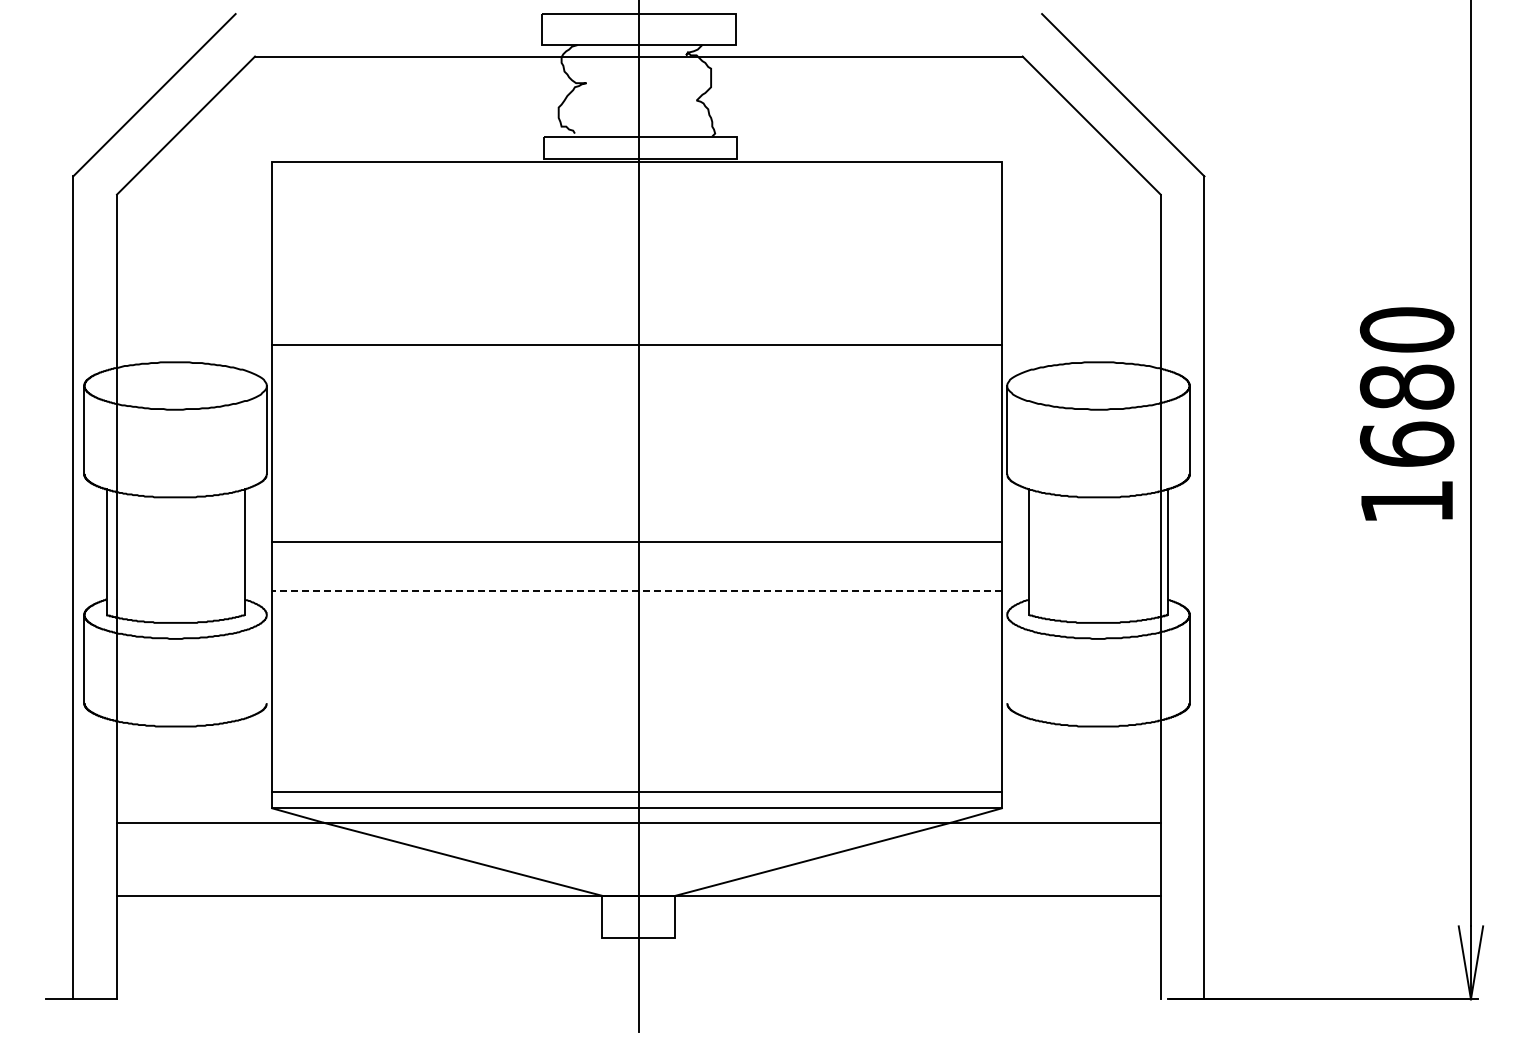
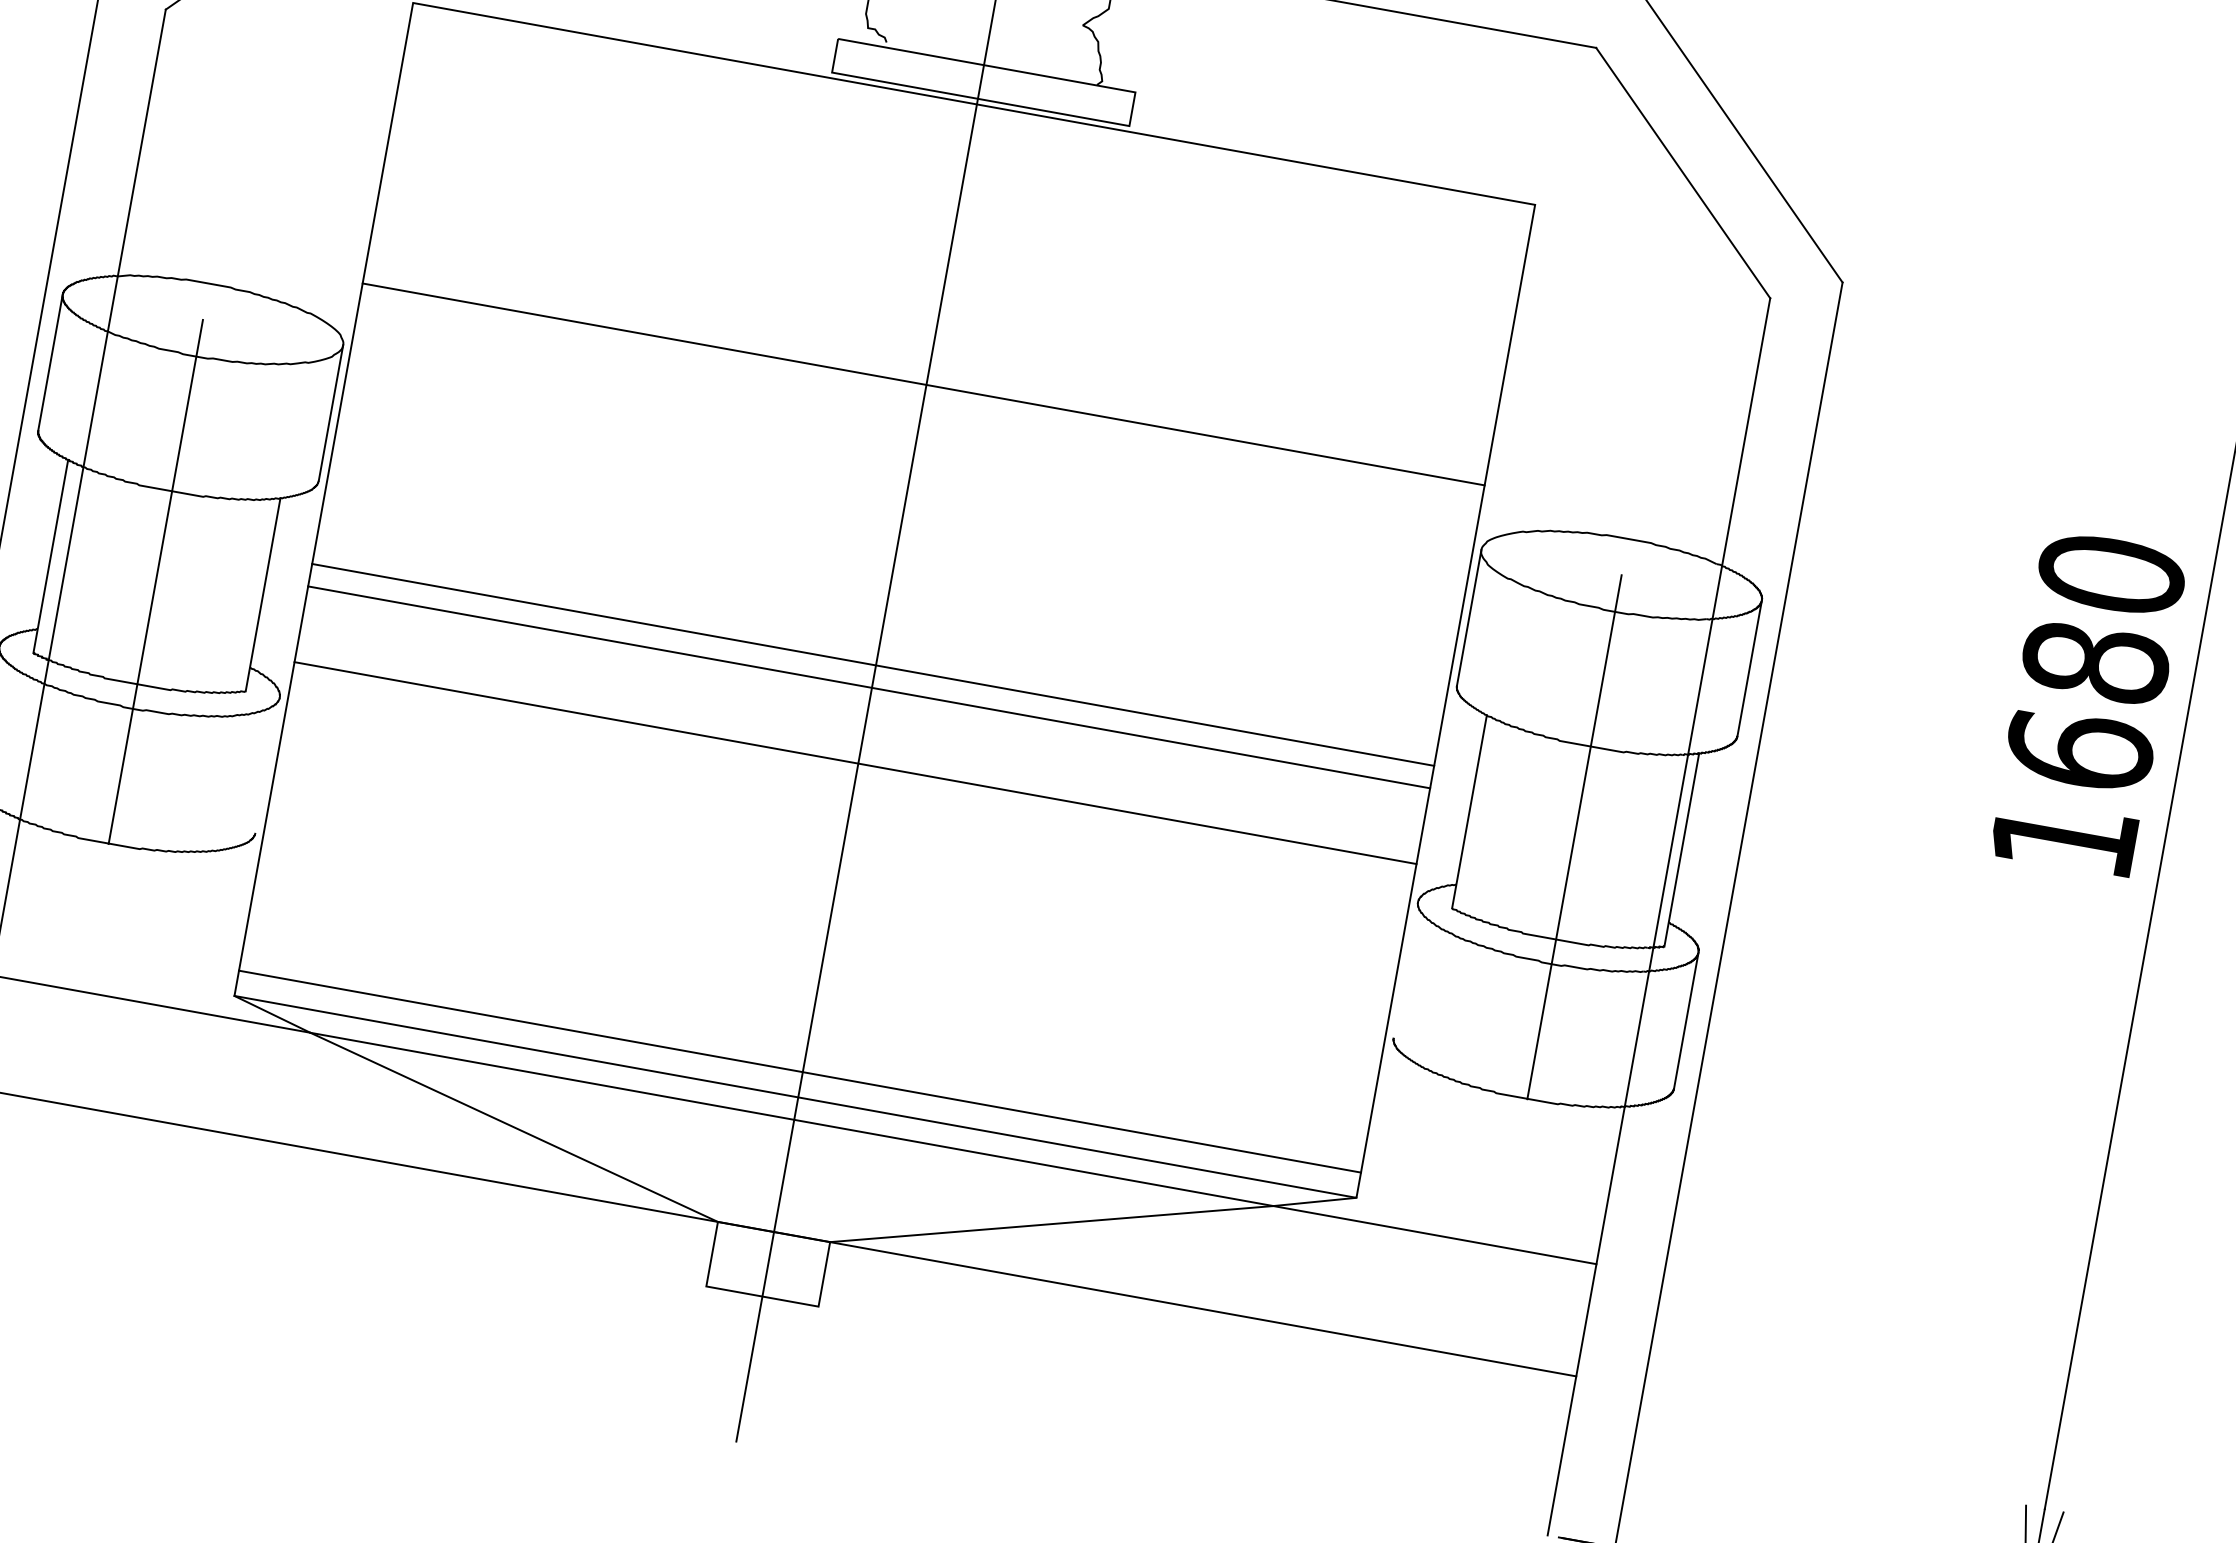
line: (636, 527) -> (872, 665), added
line: (175, 555) -> (155, 580), added
line: (1098, 555) -> (1574, 835), added
line: (637, 591) -> (856, 763), dashed -> solid

